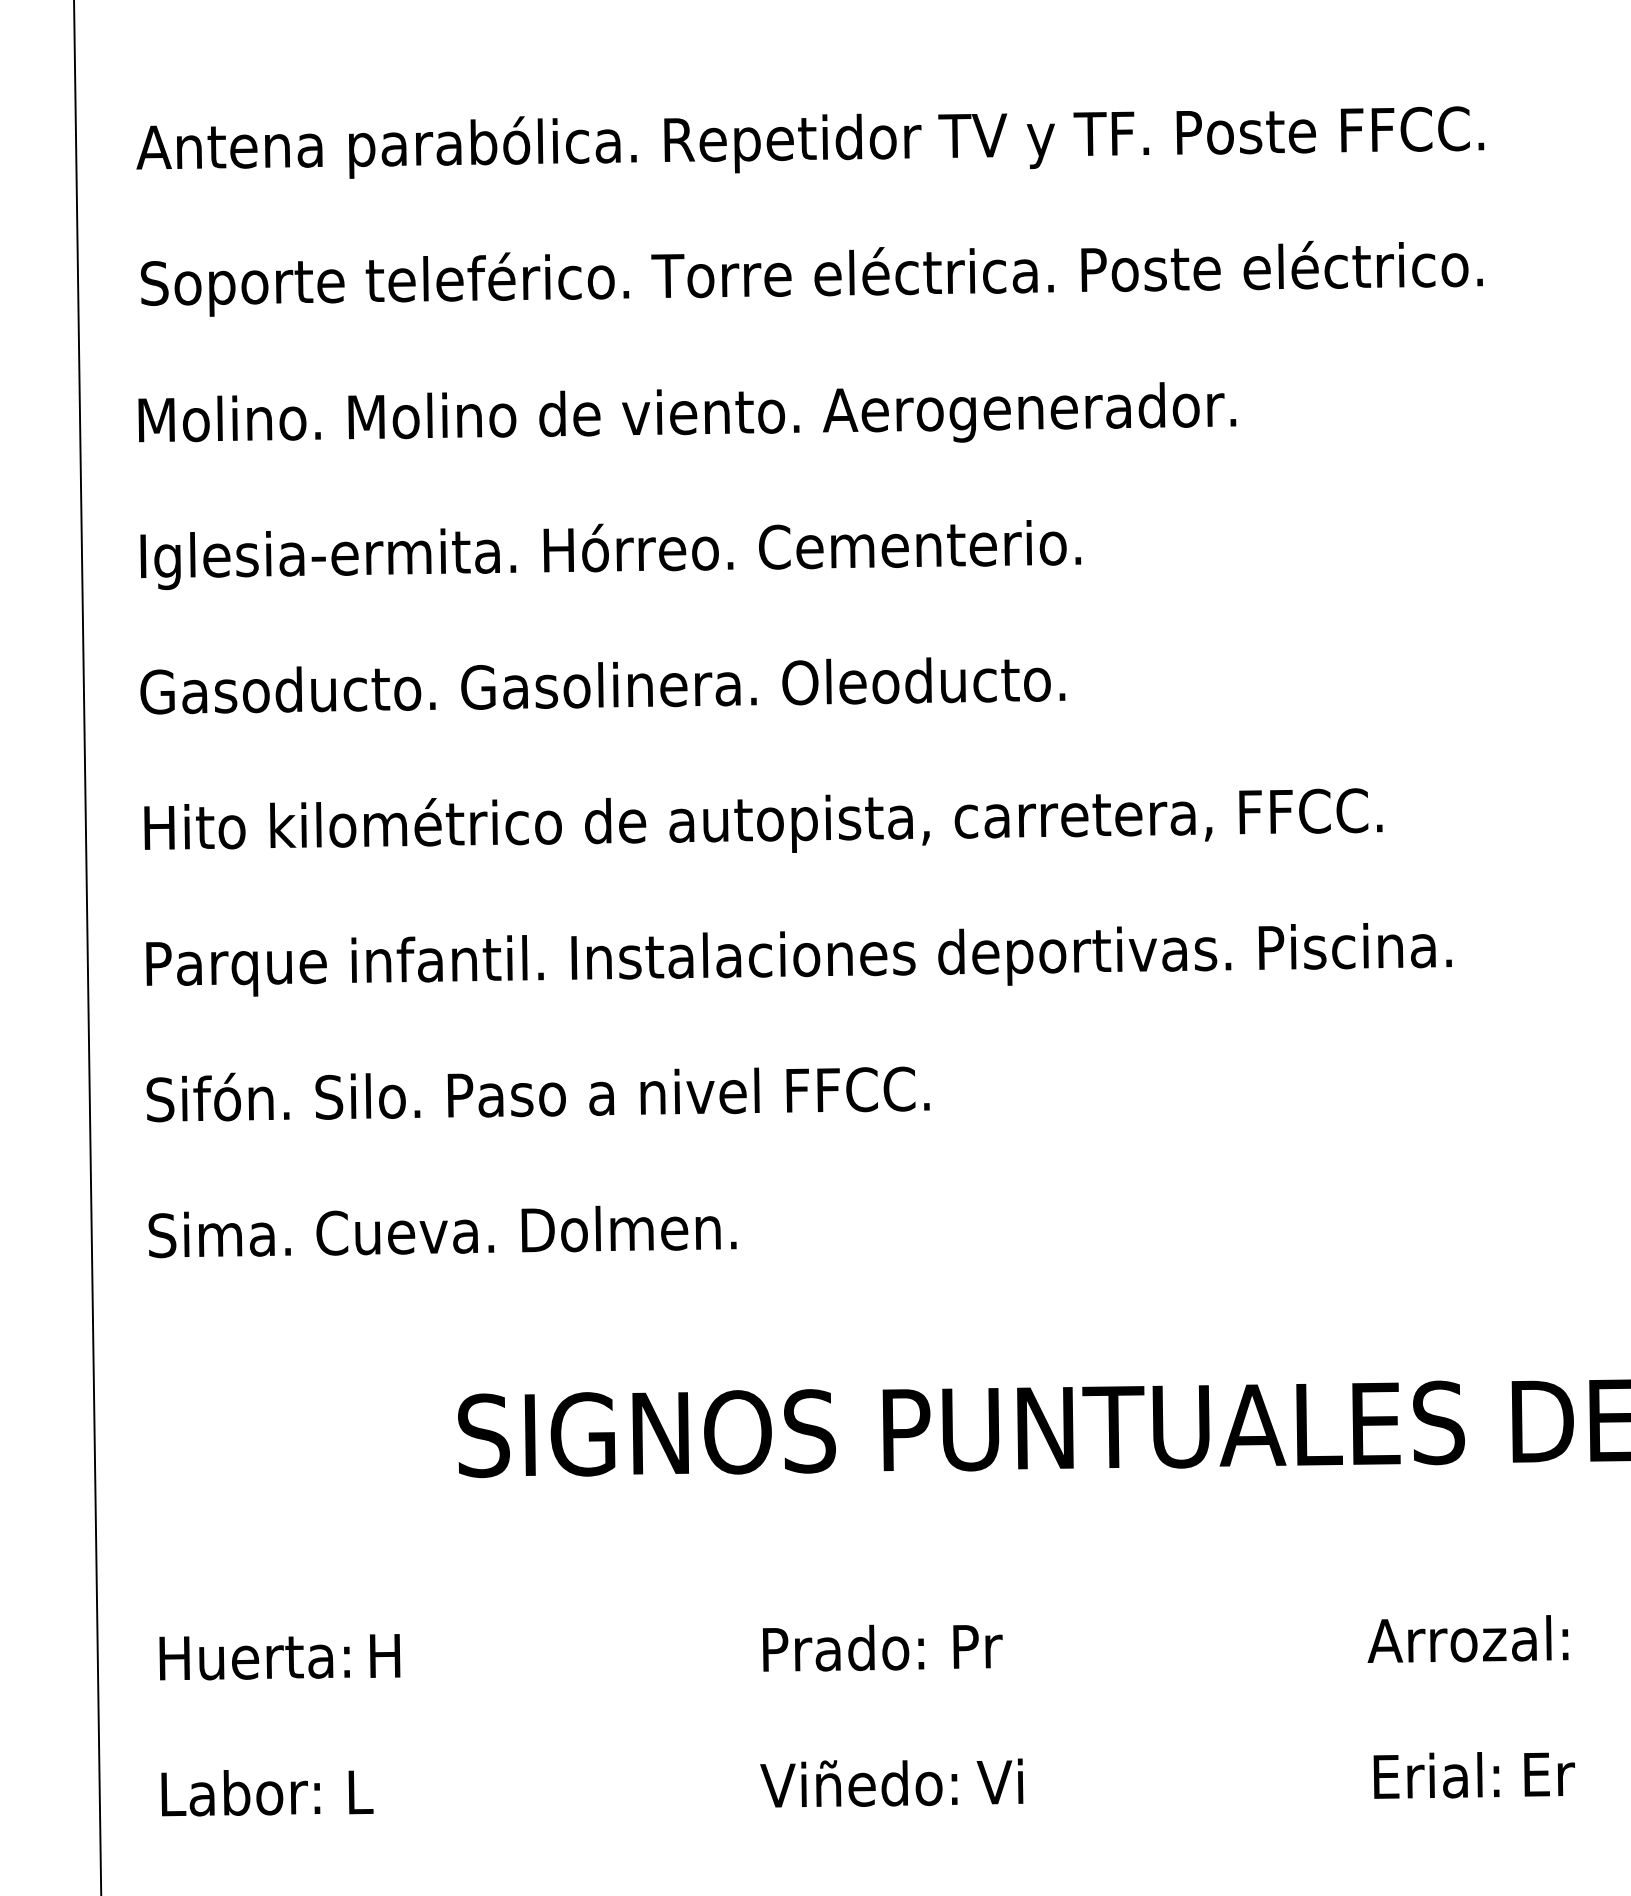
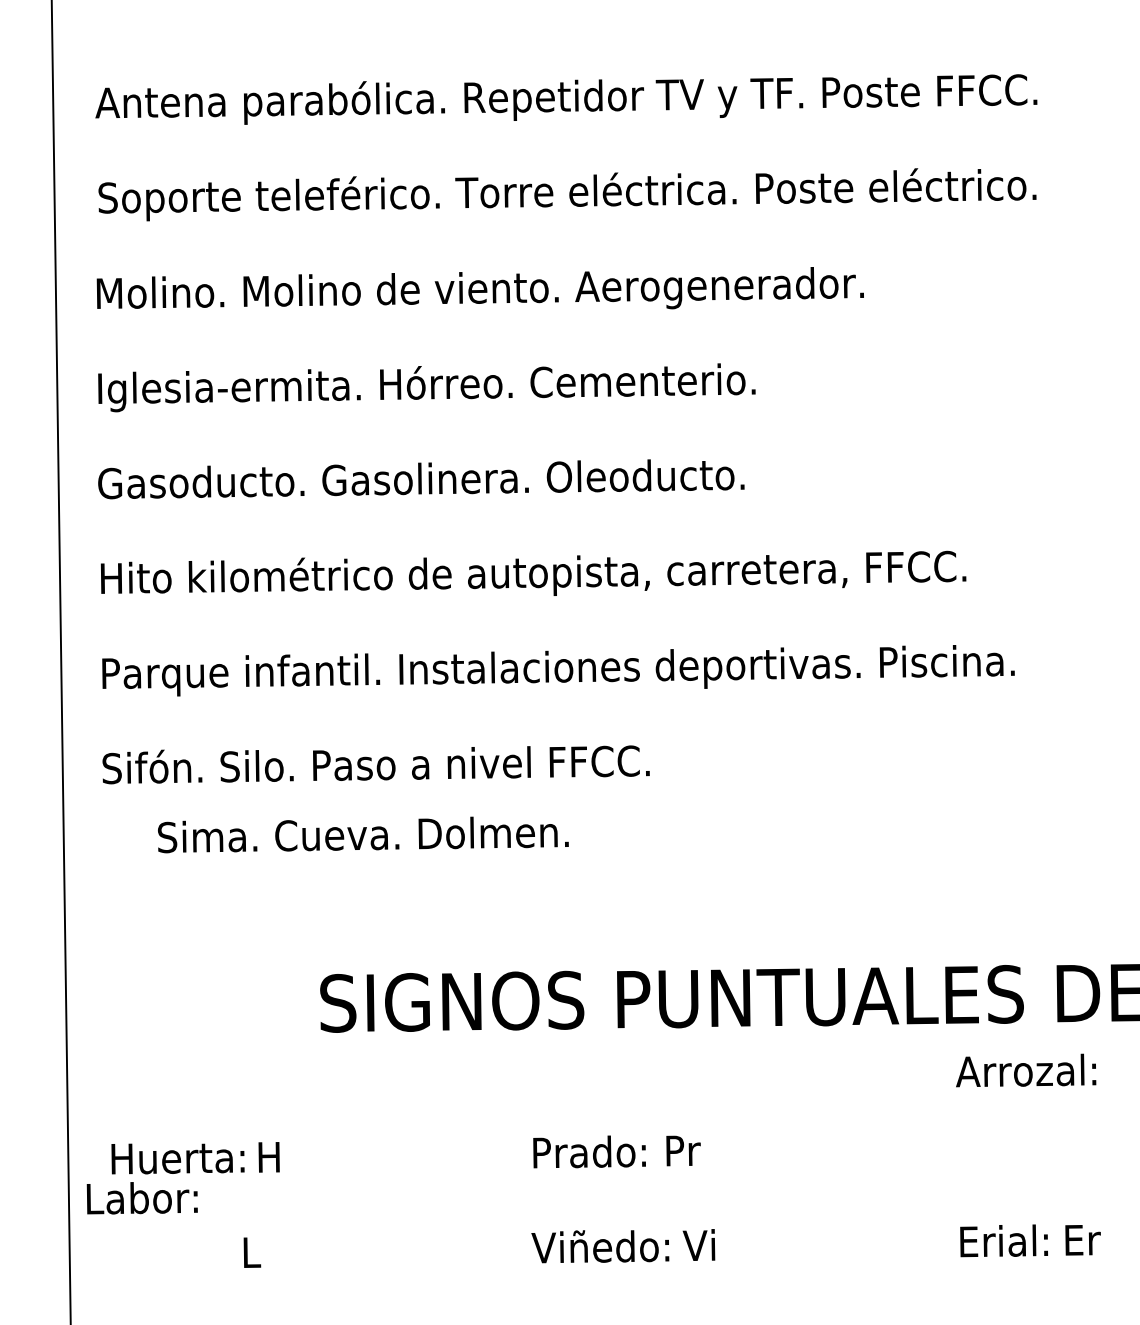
text: (442, 1231) -> (363, 834), moved
text: (1468, 1639) -> (1026, 1070), moved
text: (239, 1793) -> (141, 1198), moved

